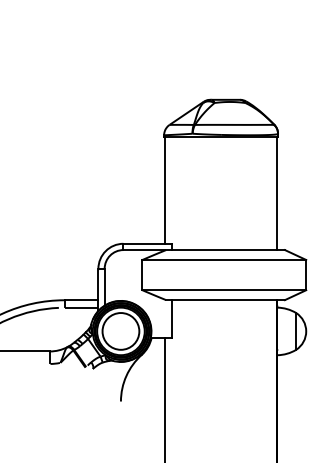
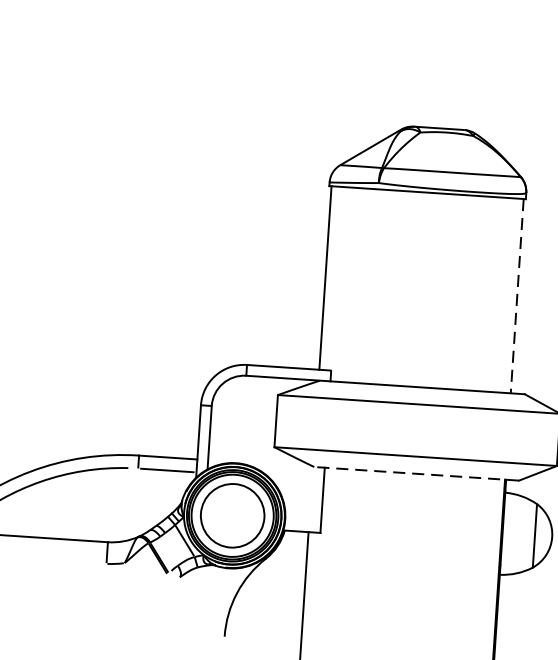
line: (276, 194) -> (516, 297), solid -> dashed
line: (225, 300) -> (416, 474), solid -> dashed

